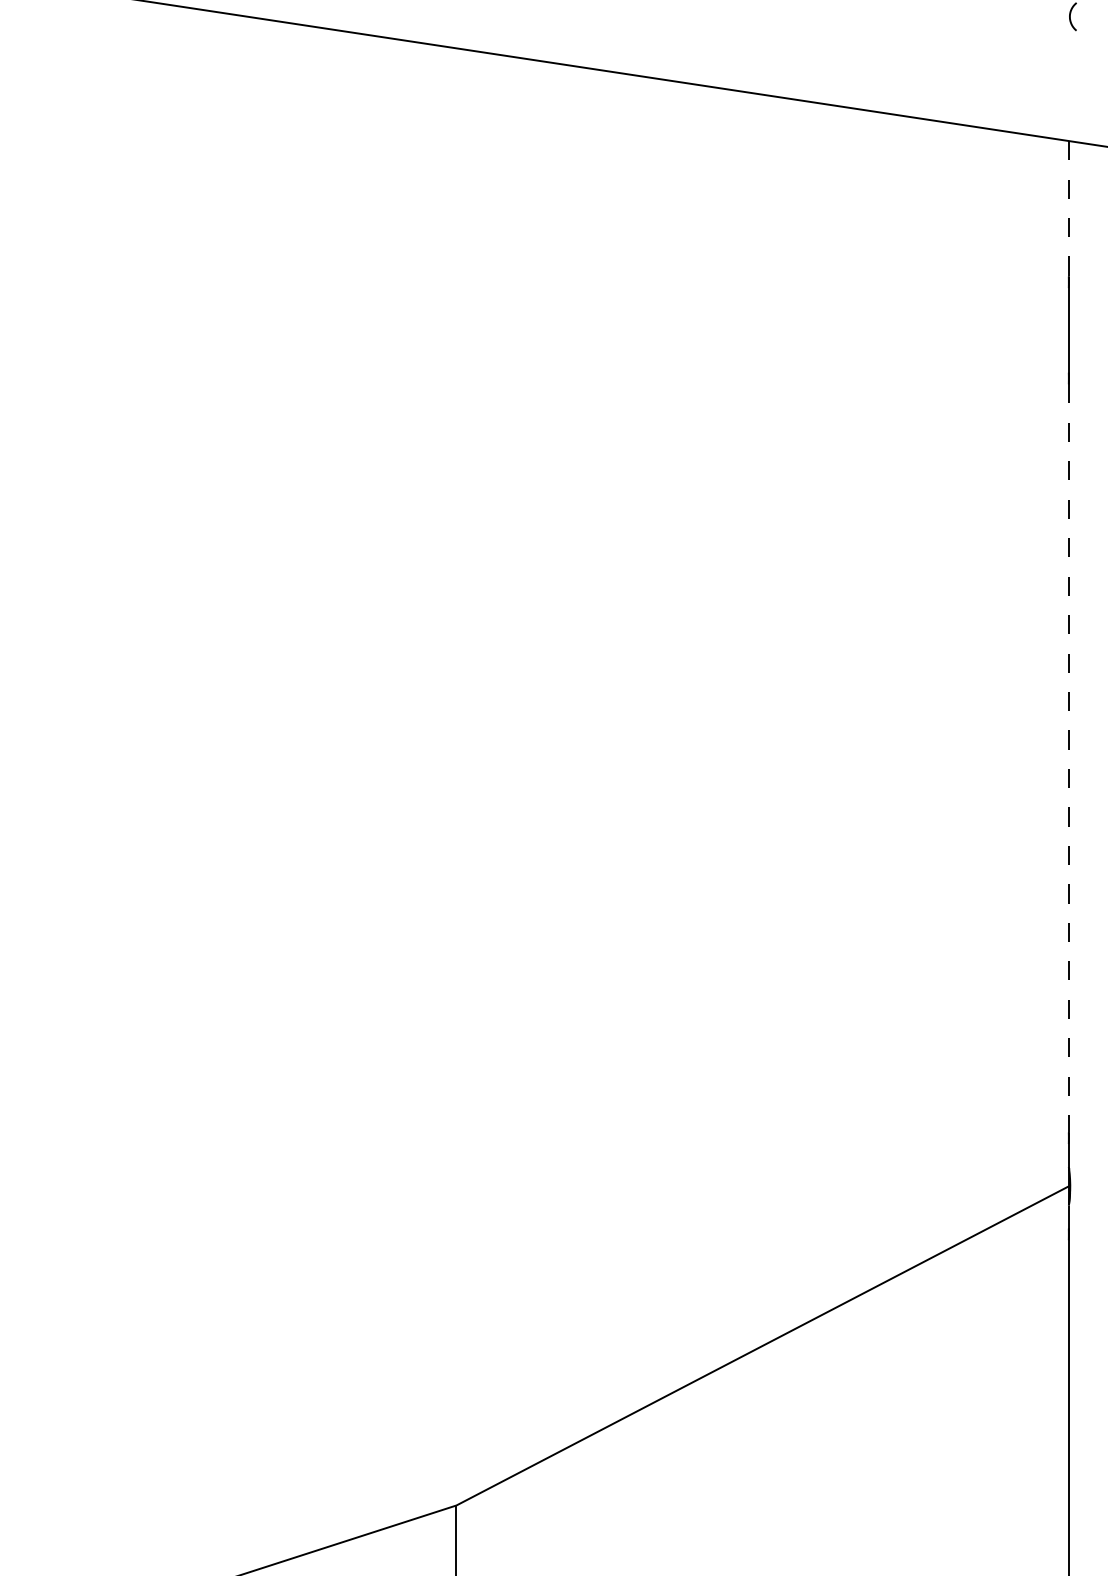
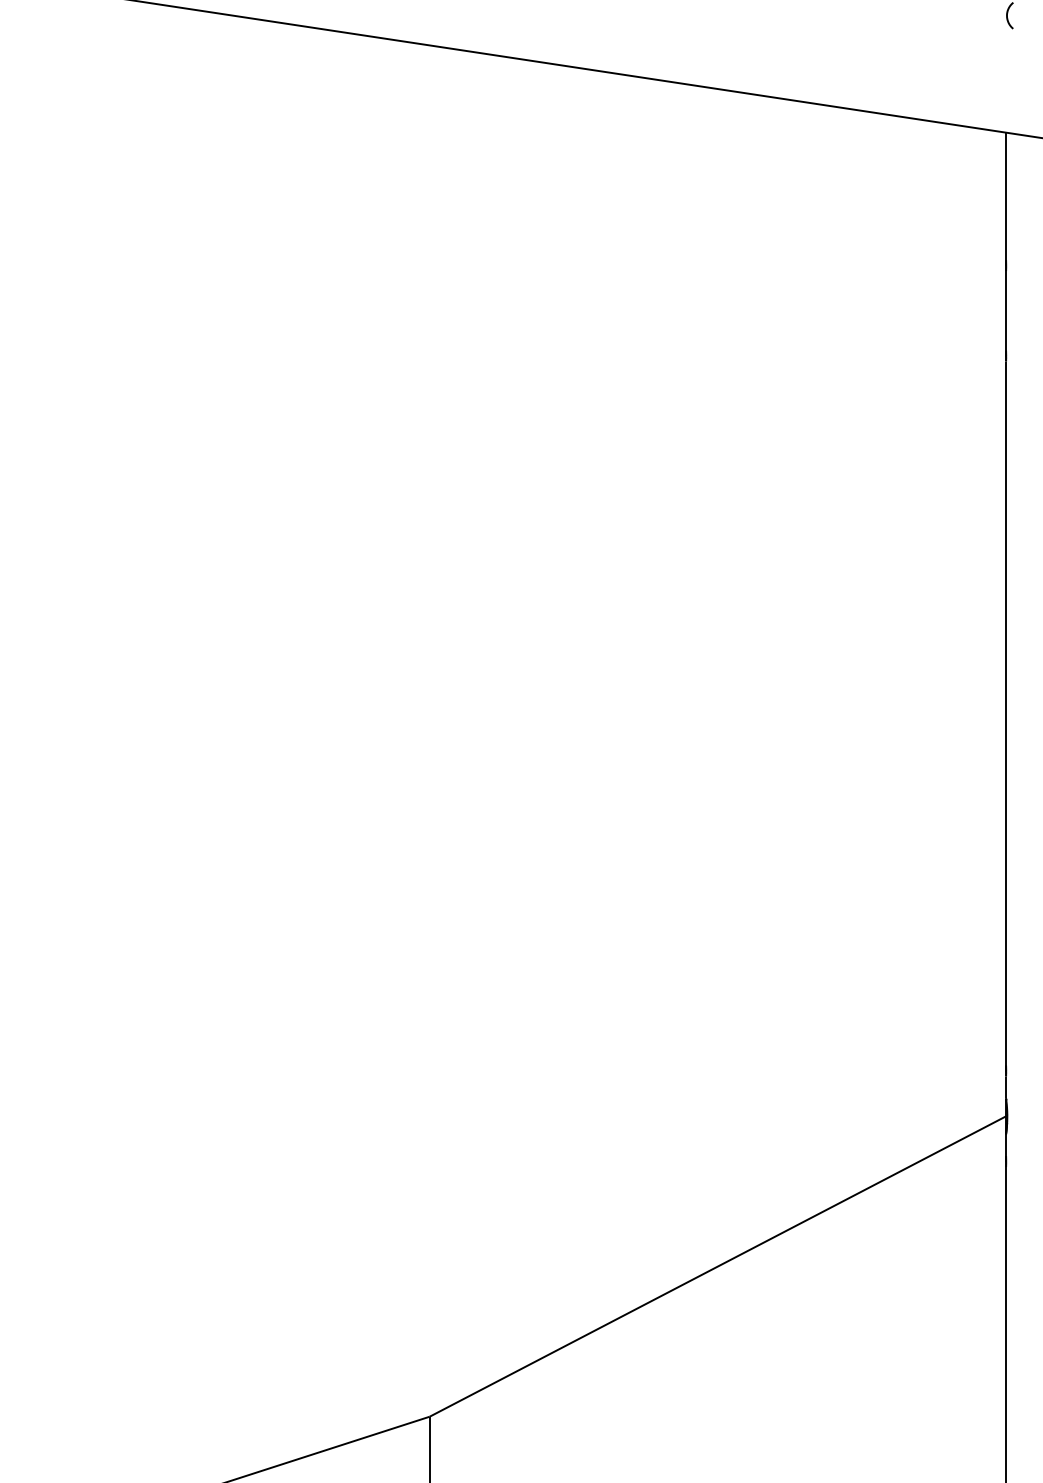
line: (1068, 208) -> (1005, 196), dashed -> solid
line: (1068, 758) -> (1005, 713), dashed -> solid

